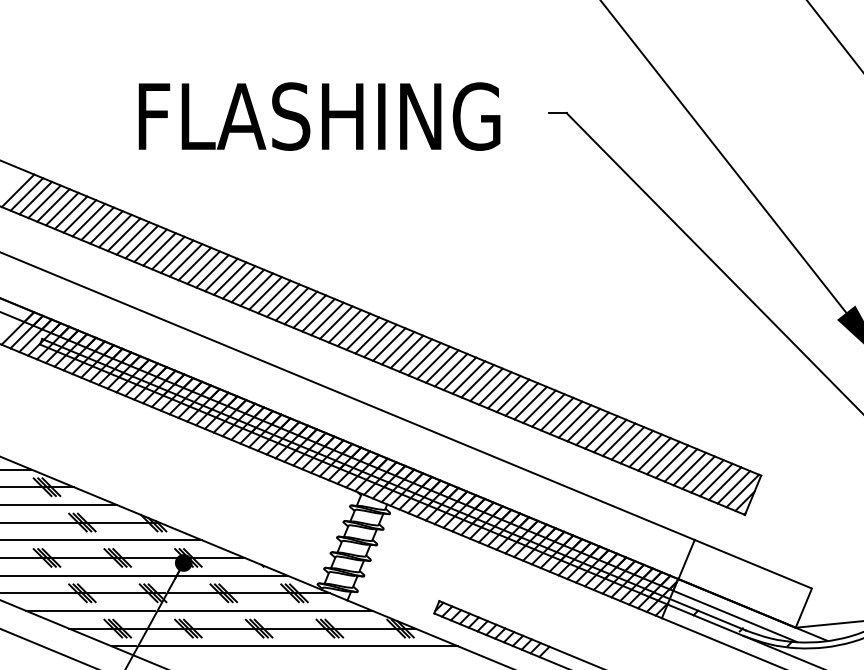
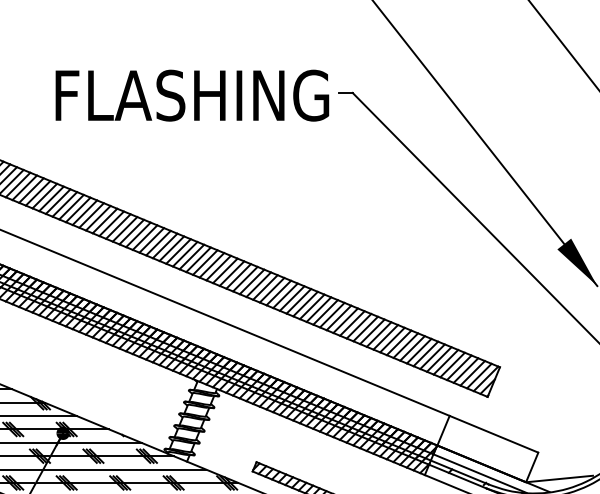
text: (319, 116) -> (192, 95), moved

